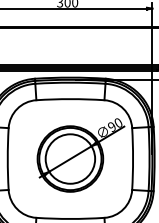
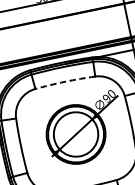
arc: (70, 99) -> (65, 82), solid -> dashed

